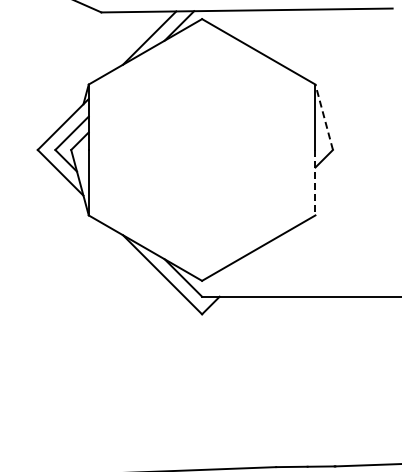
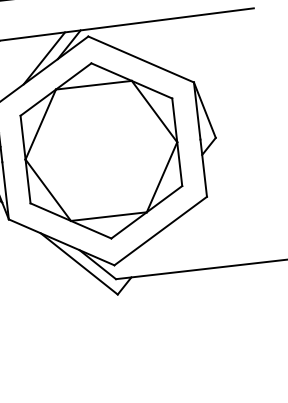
line: (324, 117) -> (205, 110), dashed -> solid
part: (201, 149) -> (100, 150), added
line: (315, 182) -> (203, 168), dashed -> solid

